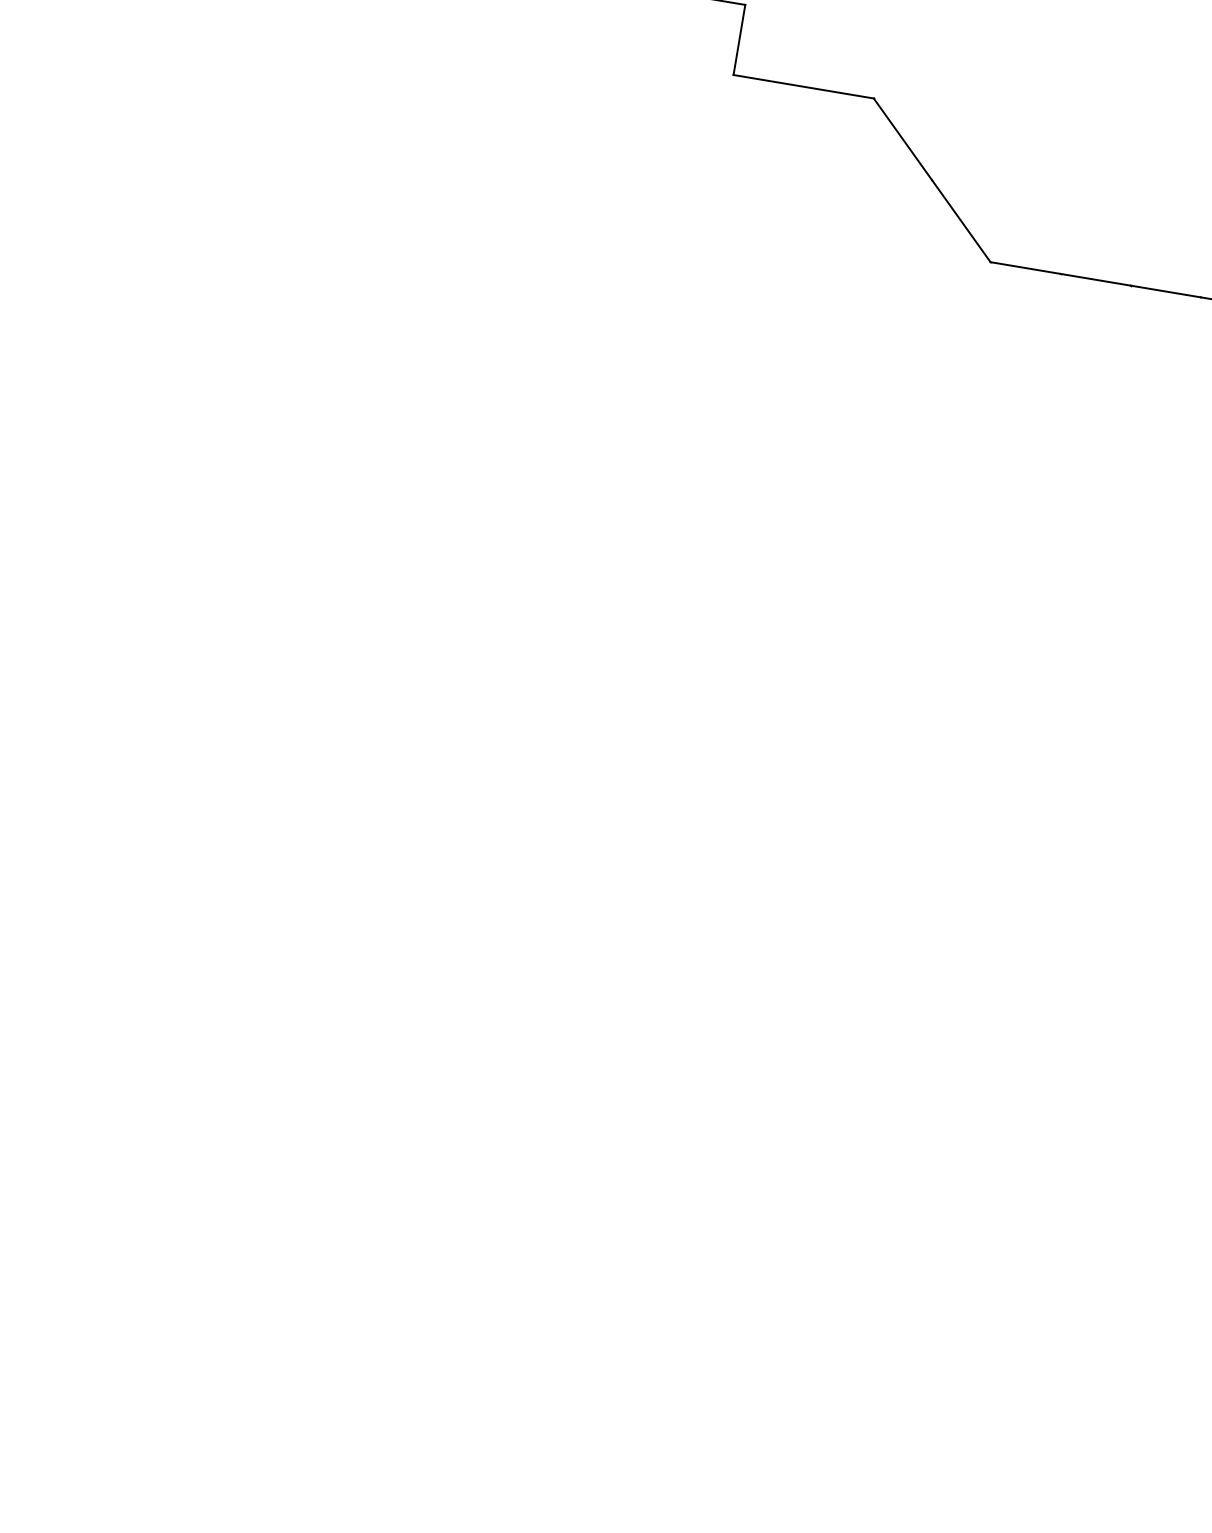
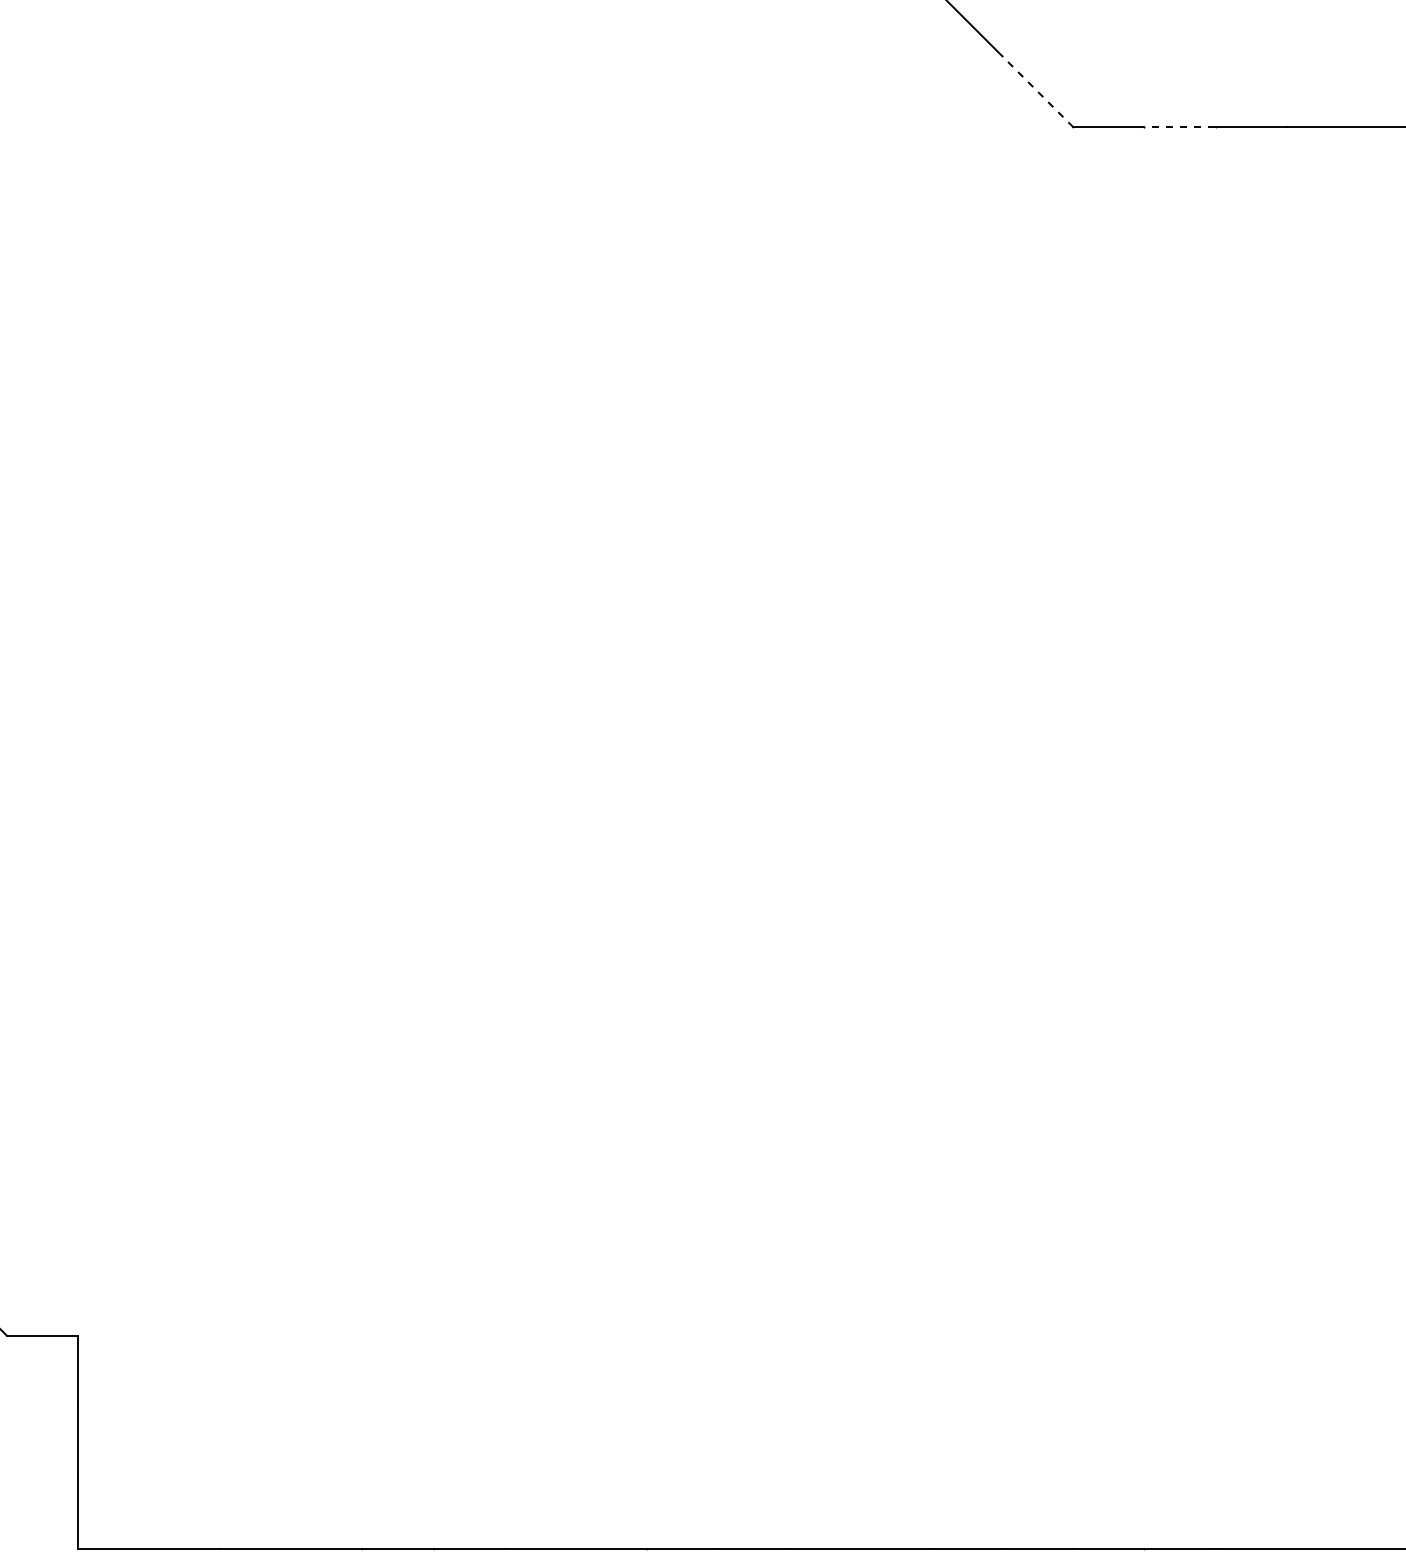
line: (961, 220) -> (1037, 91), solid -> dashed
line: (1096, 280) -> (1180, 127), solid -> dashed

